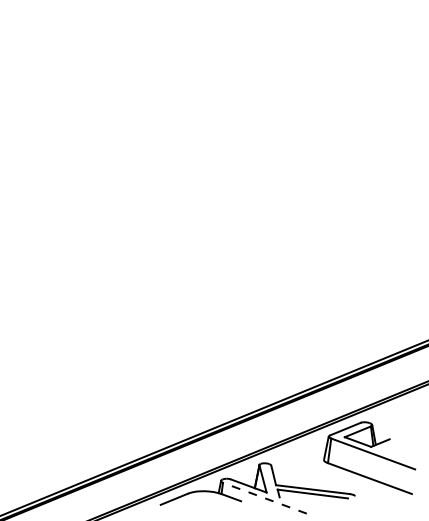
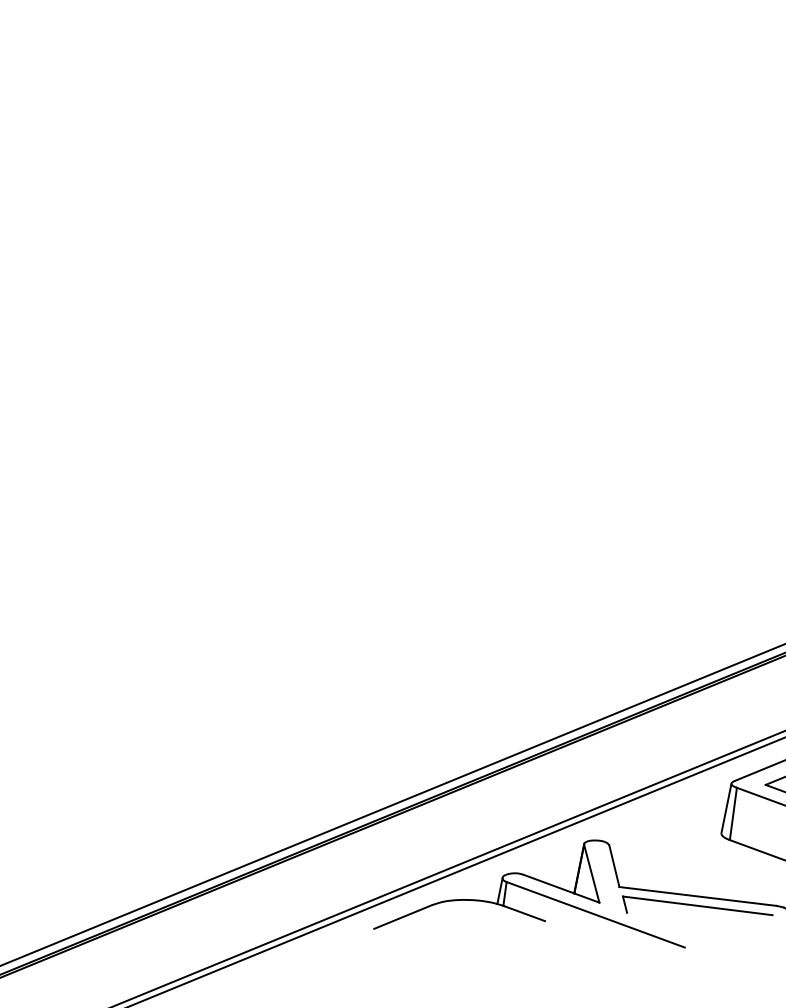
line: (264, 498) -> (594, 915), dashed -> solid

